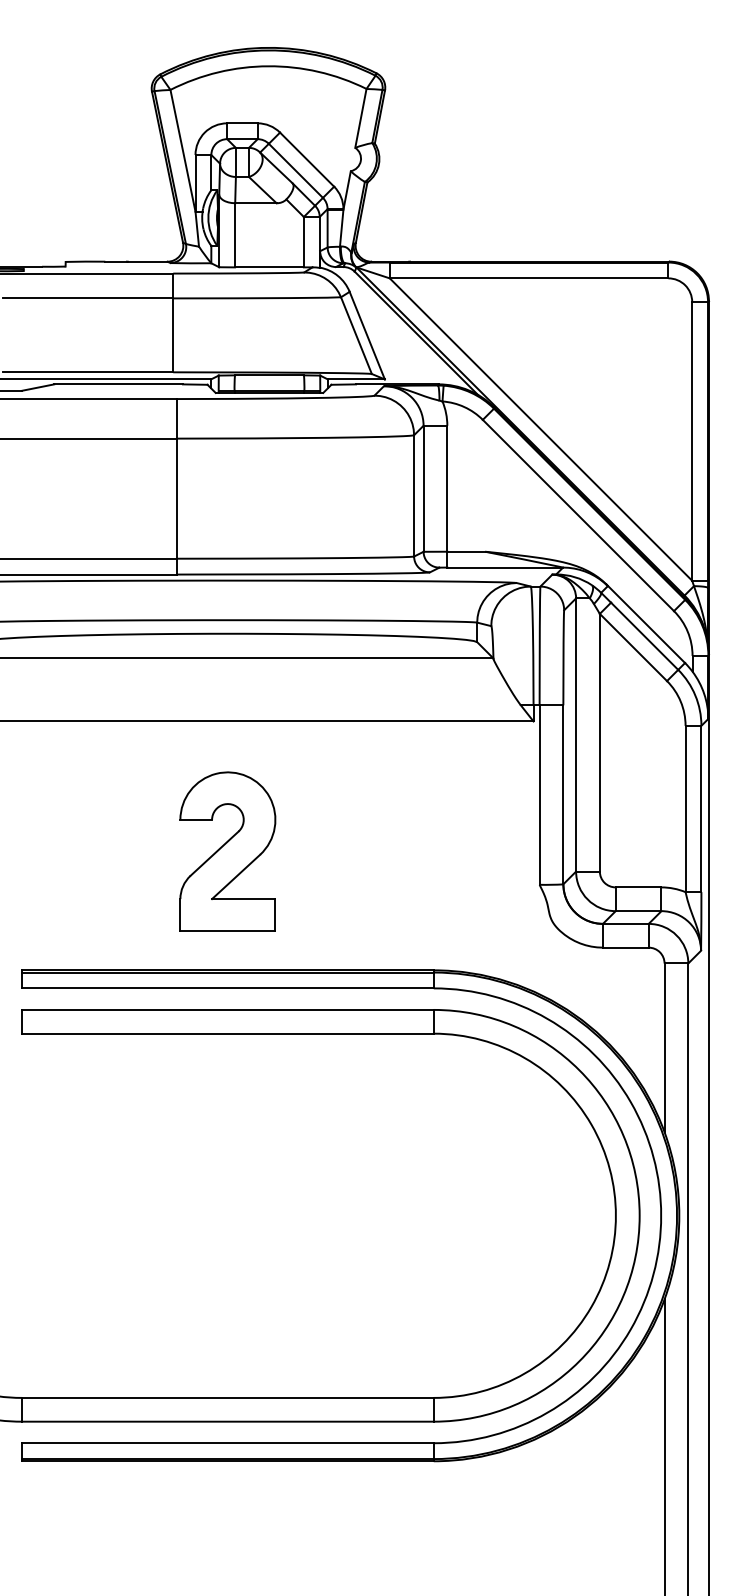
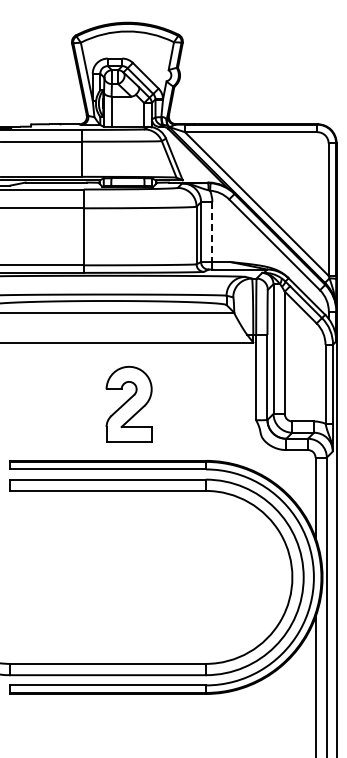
line: (447, 489) -> (212, 232), solid -> dashed
part: (226, 849) -> (128, 403), moved

